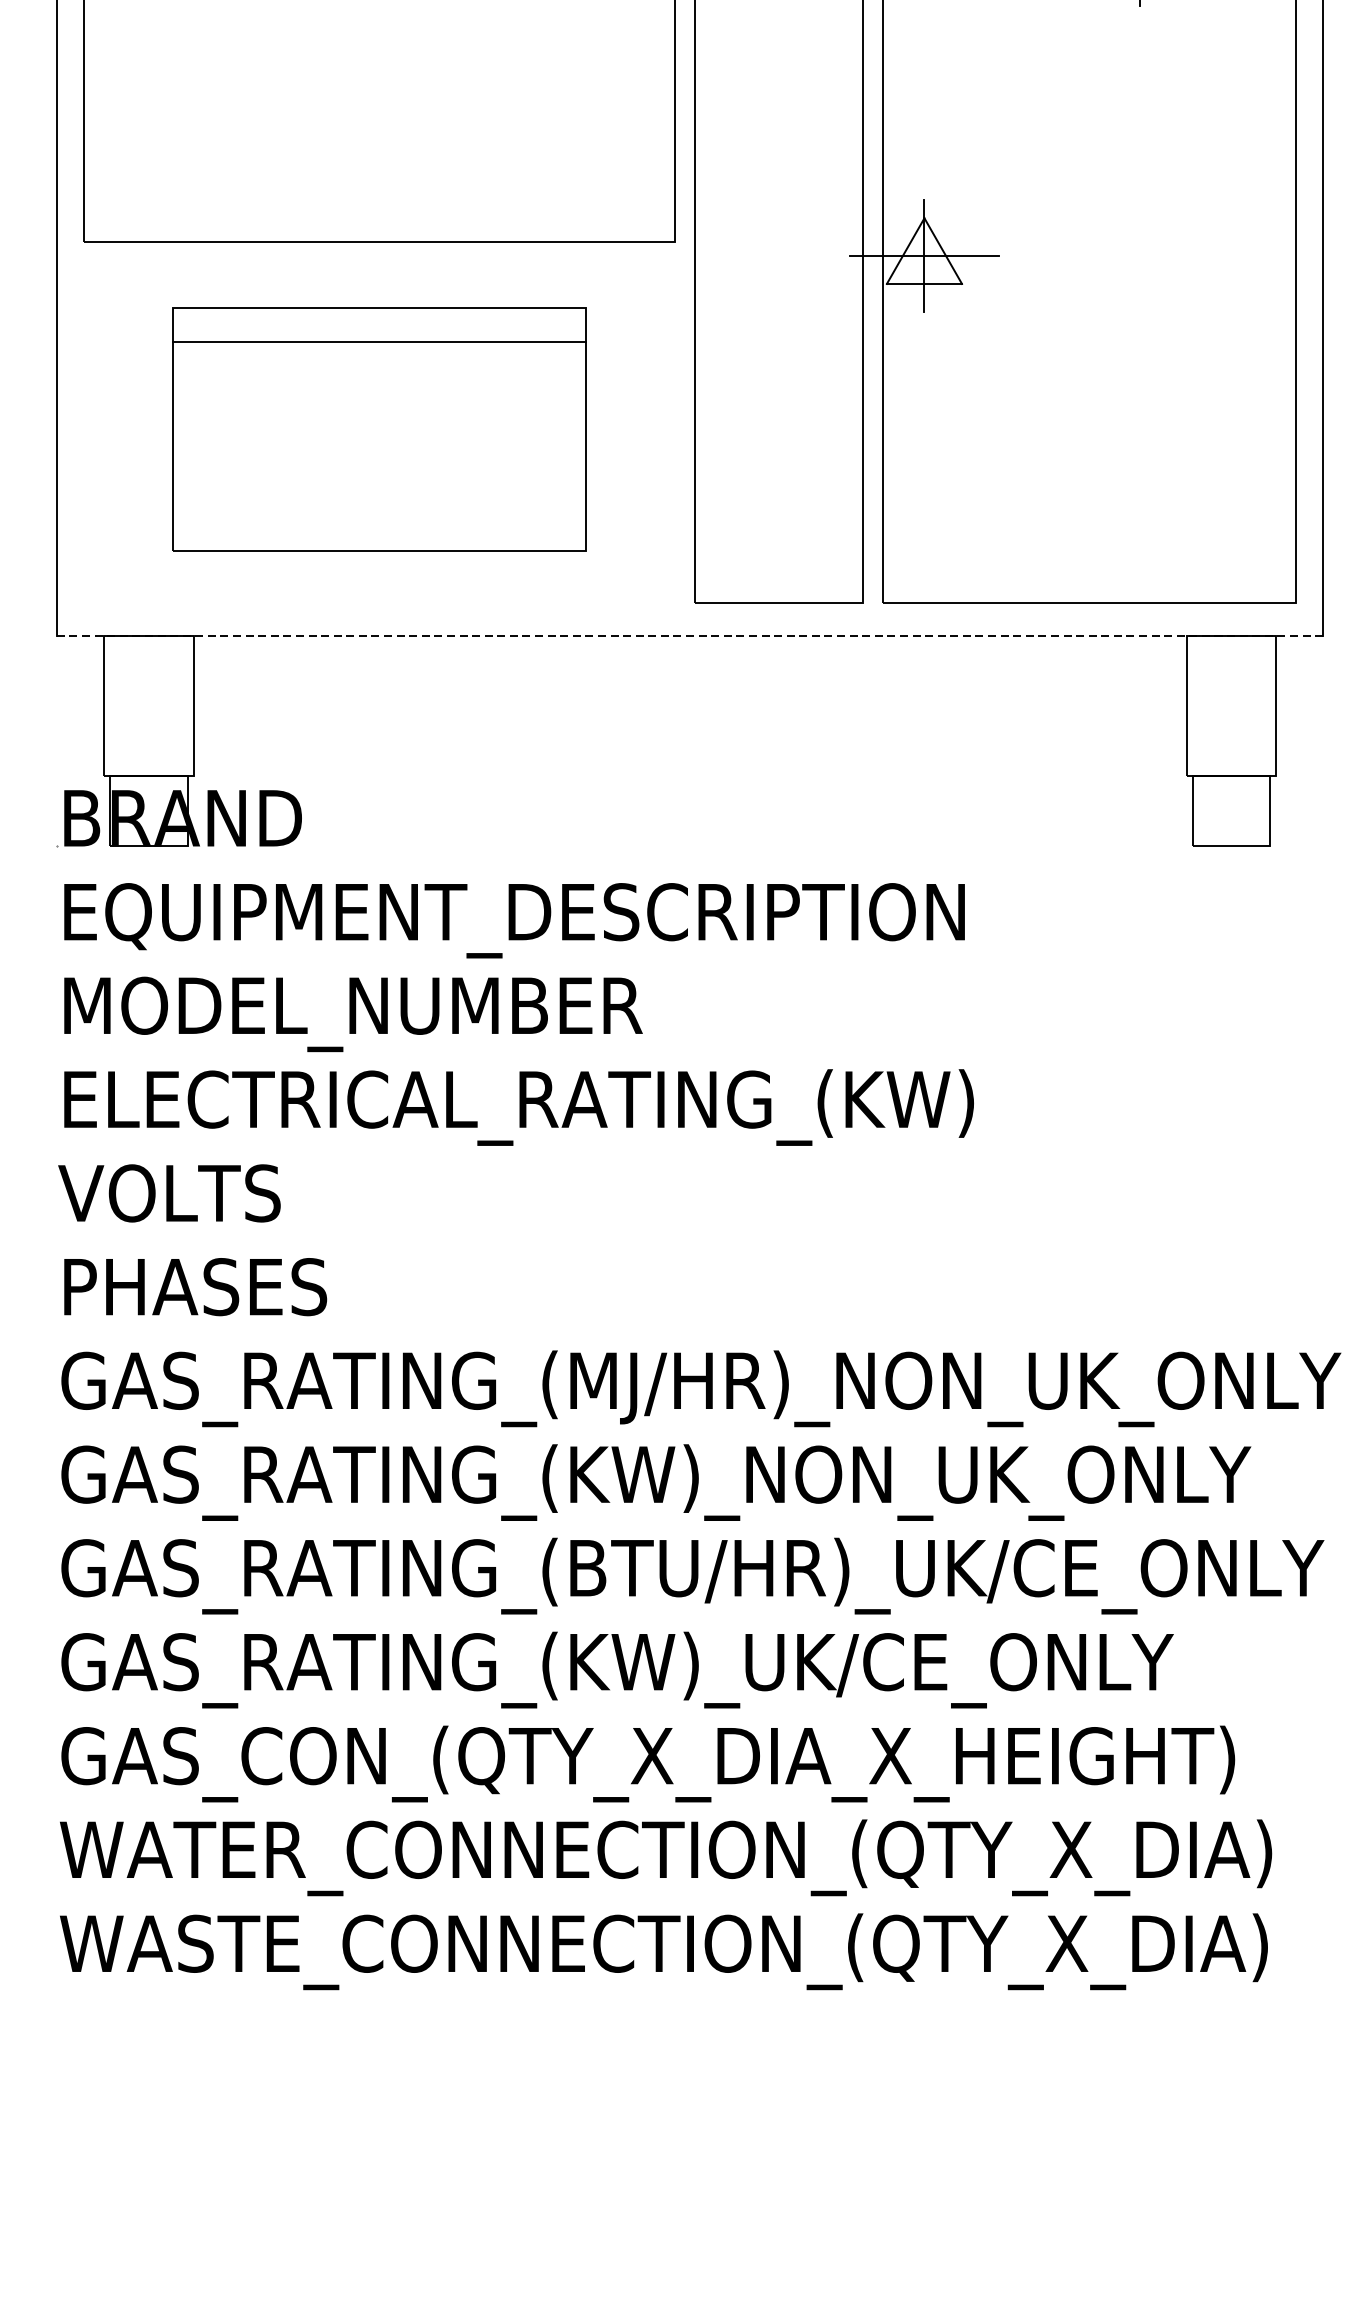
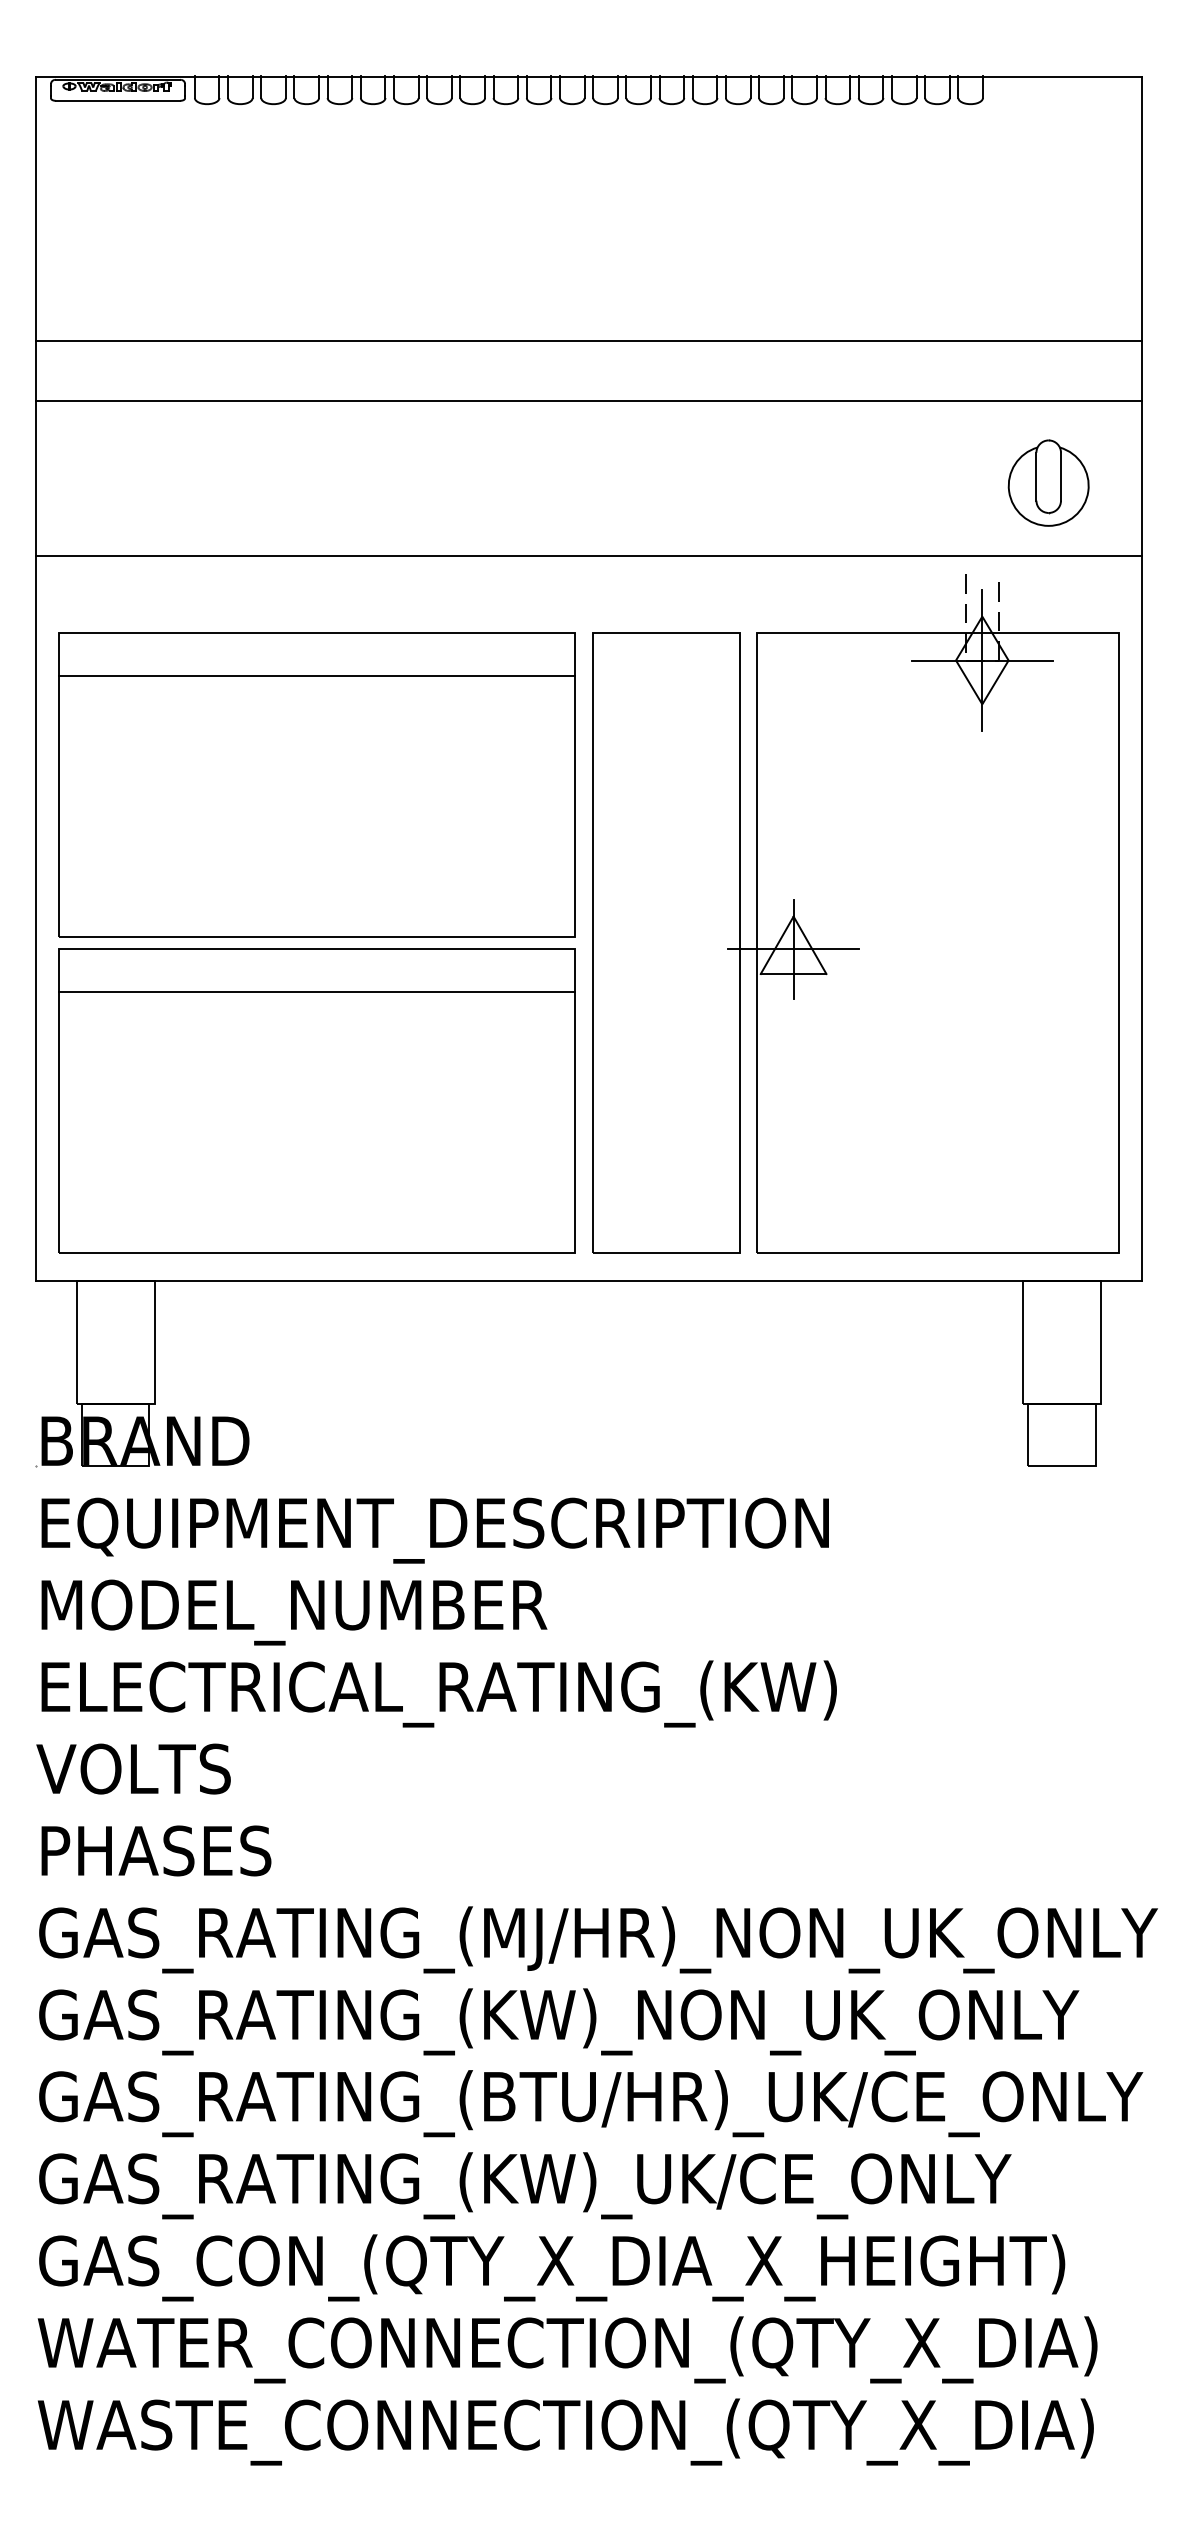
part: (378, 428) -> (316, 1100), size x1.43
line: (689, 635) -> (588, 1281), dashed -> solid

